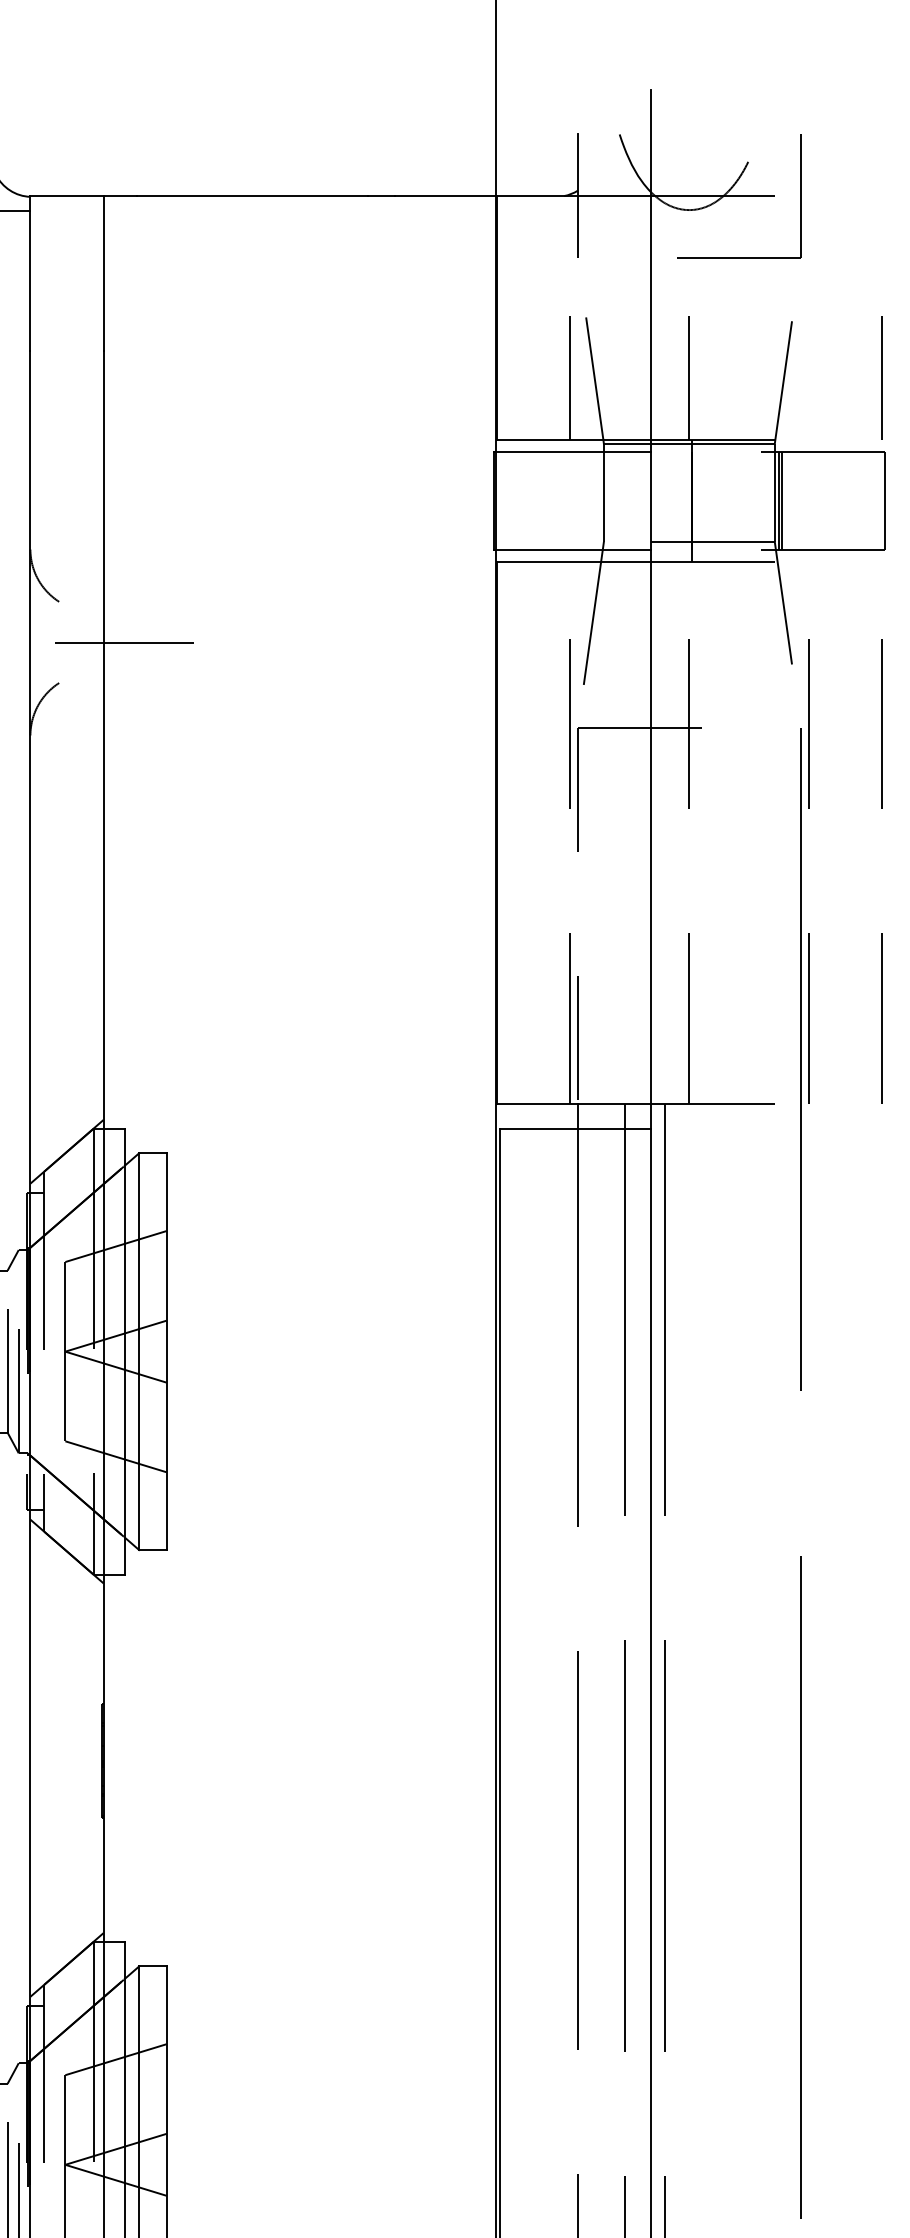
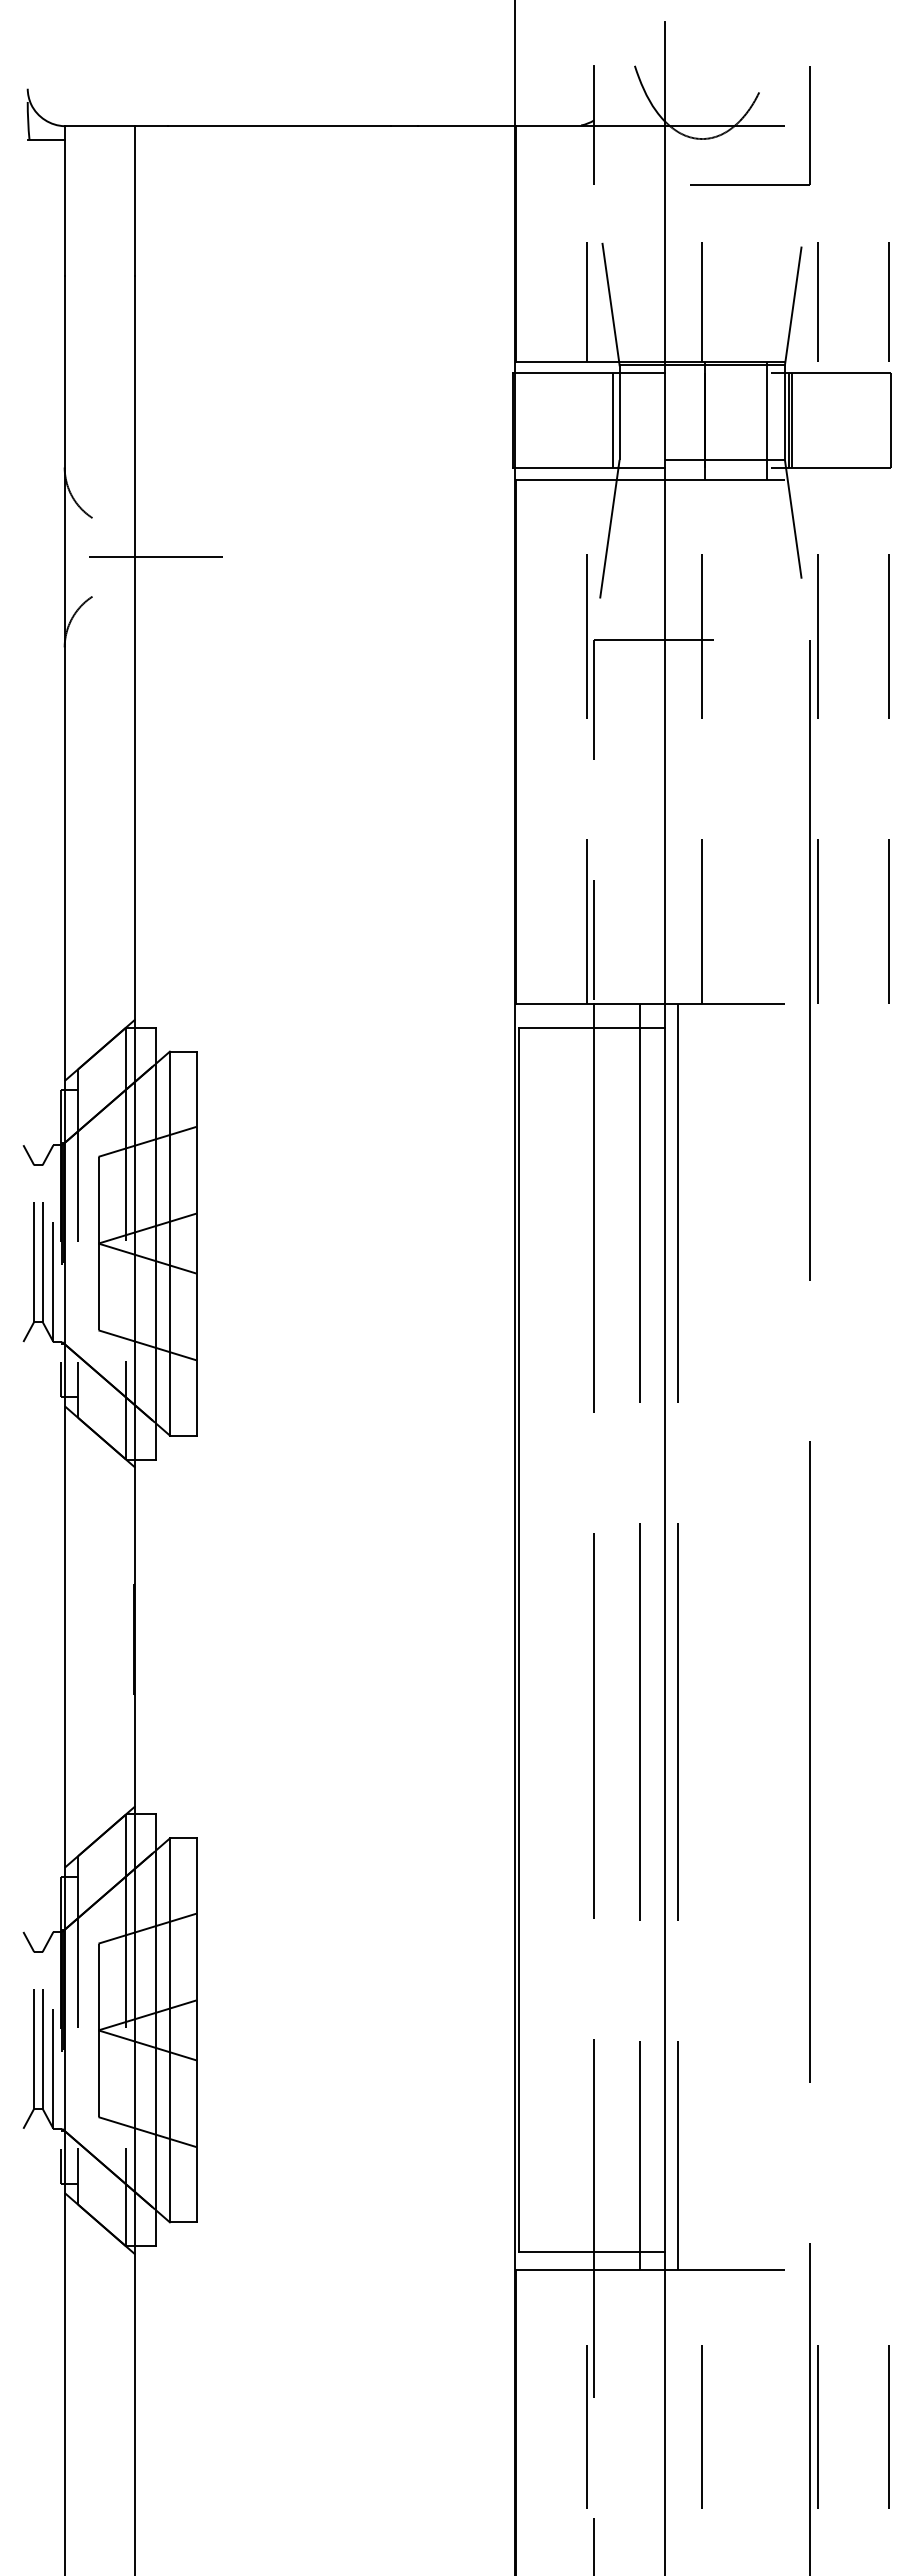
line: (808, 378) -> (817, 301), added
line: (596, 500) -> (612, 420), added
line: (755, 500) -> (766, 420), added

